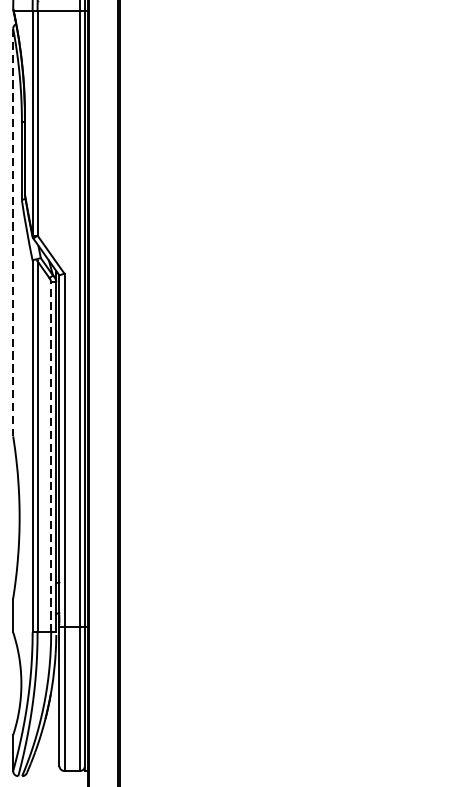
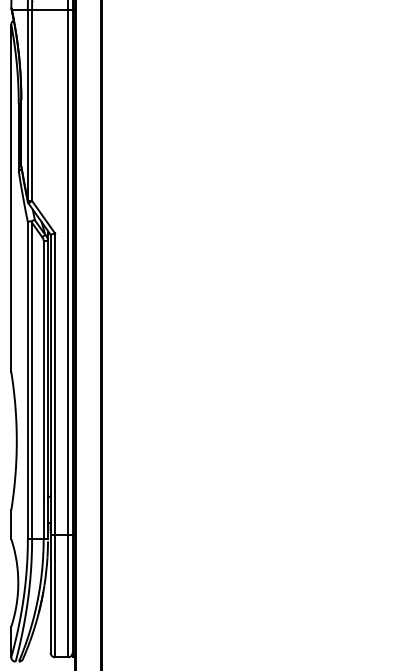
line: (13, 232) -> (11, 198), dashed -> solid
line: (50, 456) -> (43, 389), dashed -> solid

